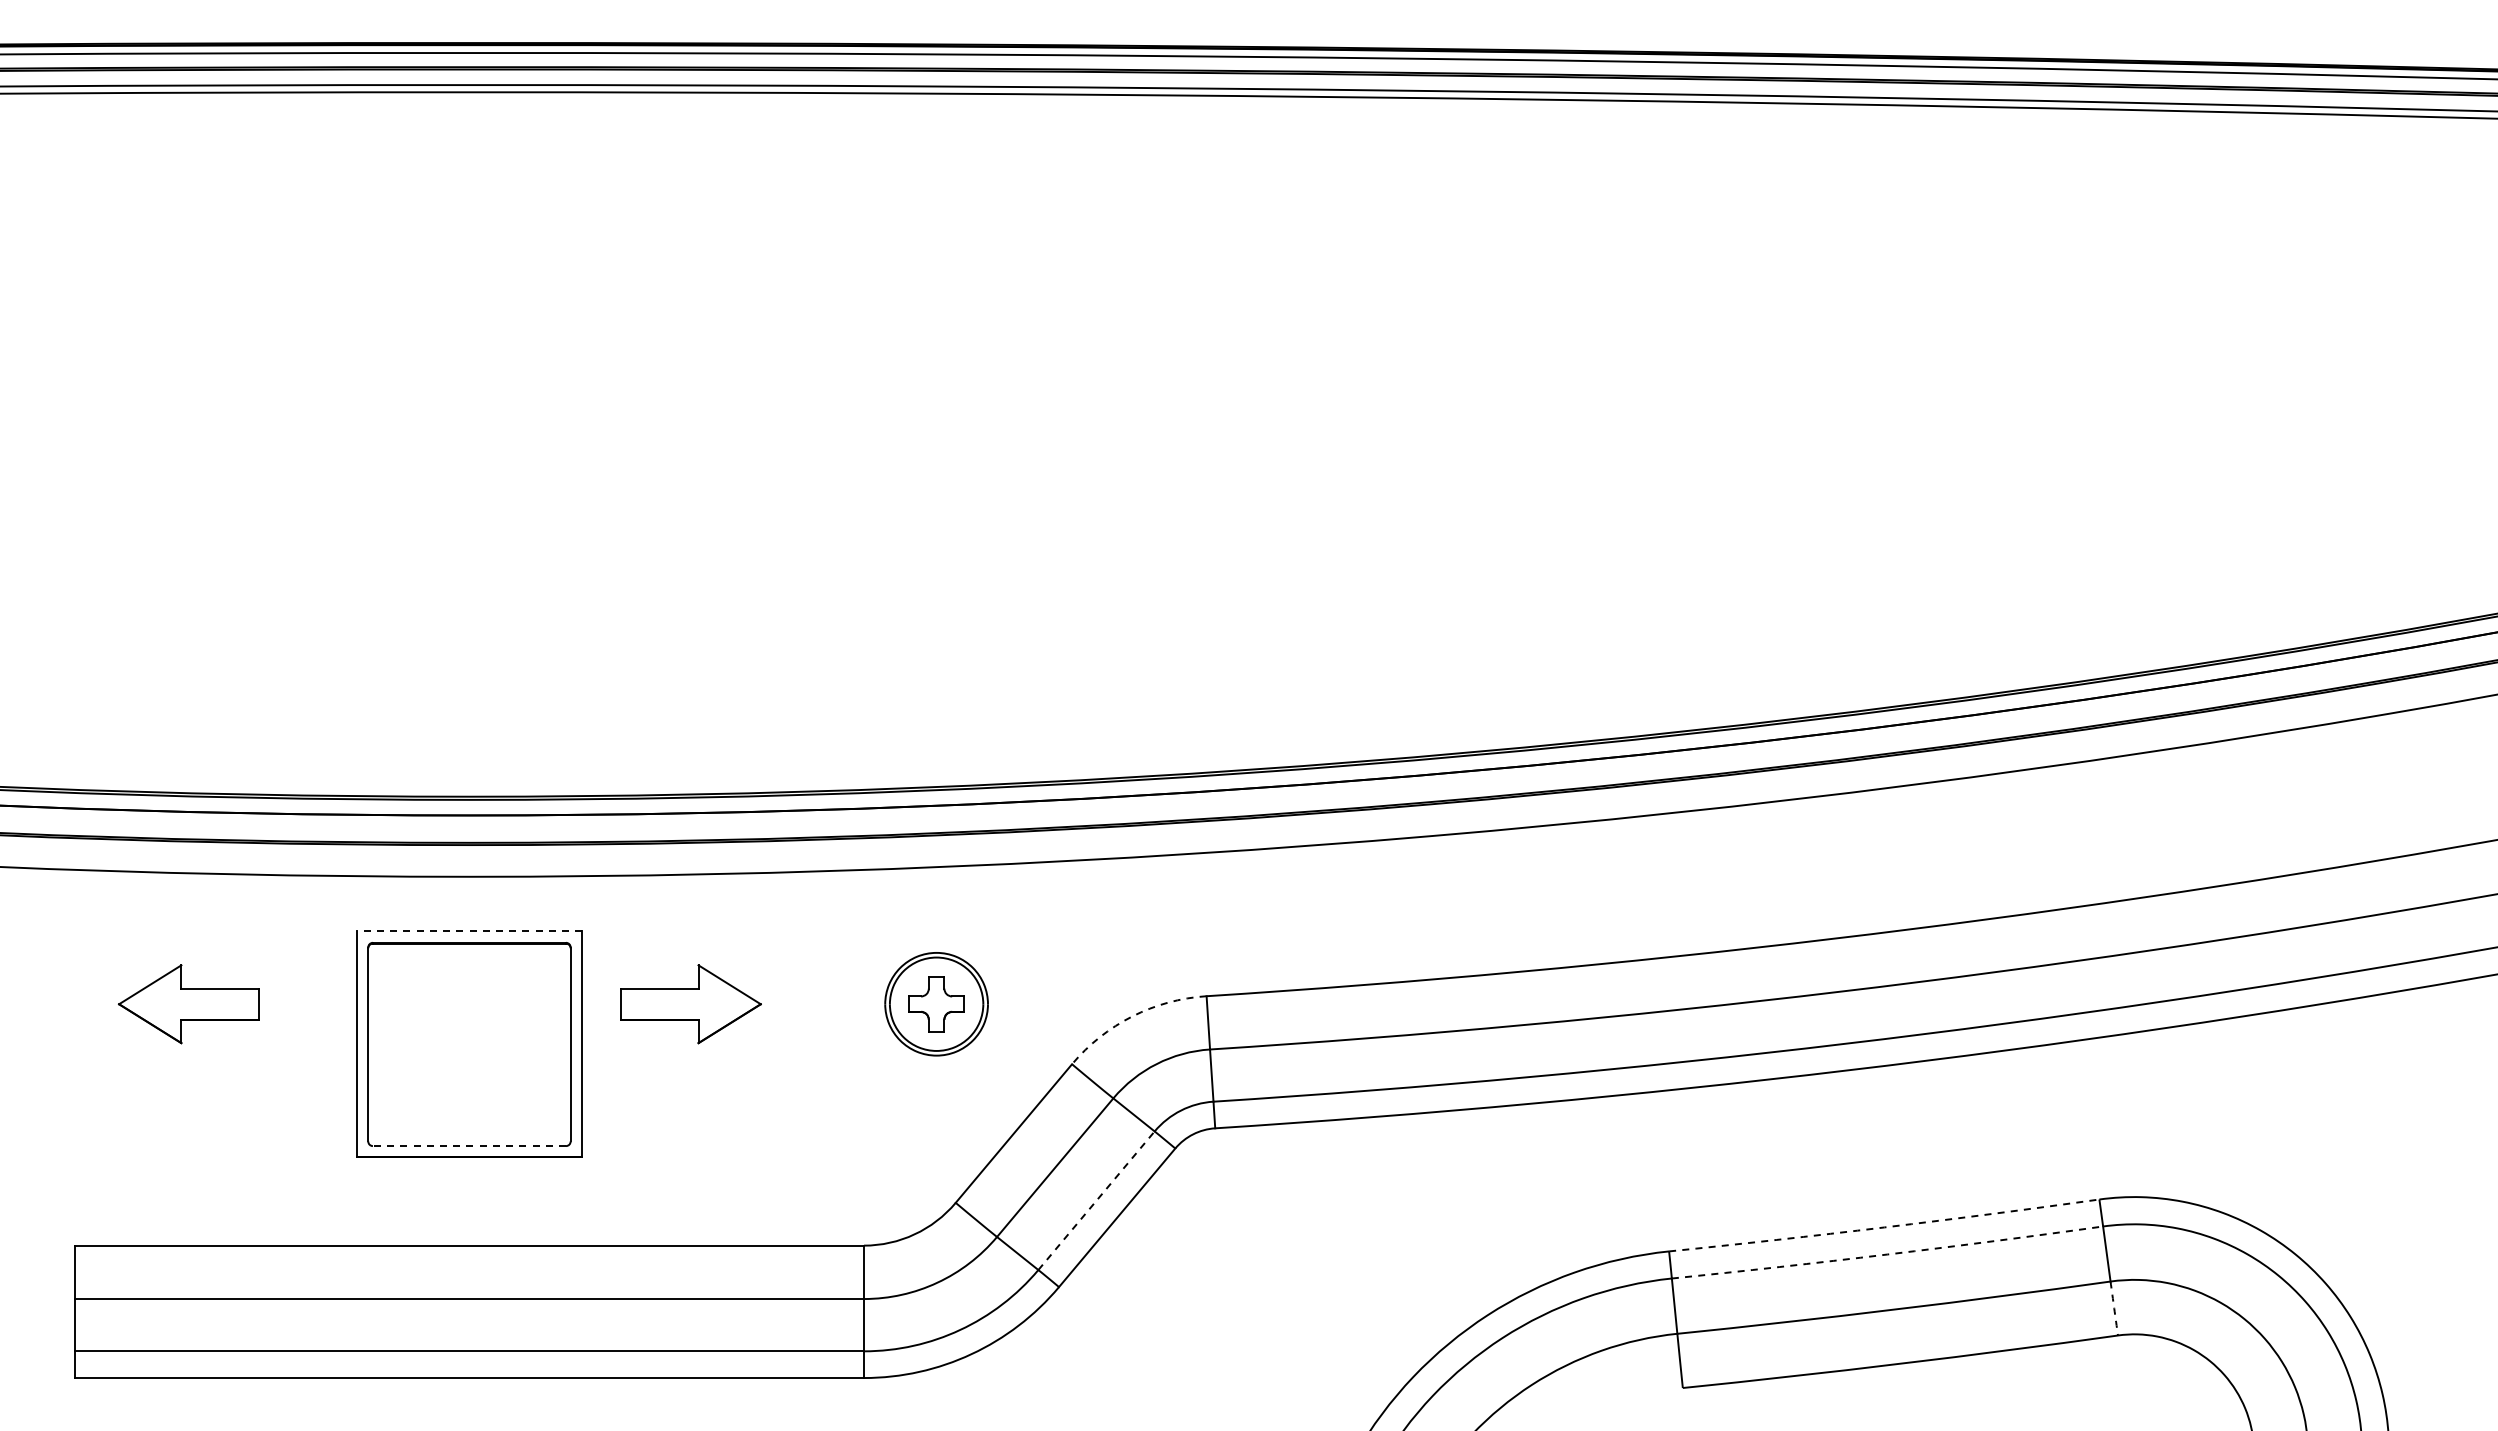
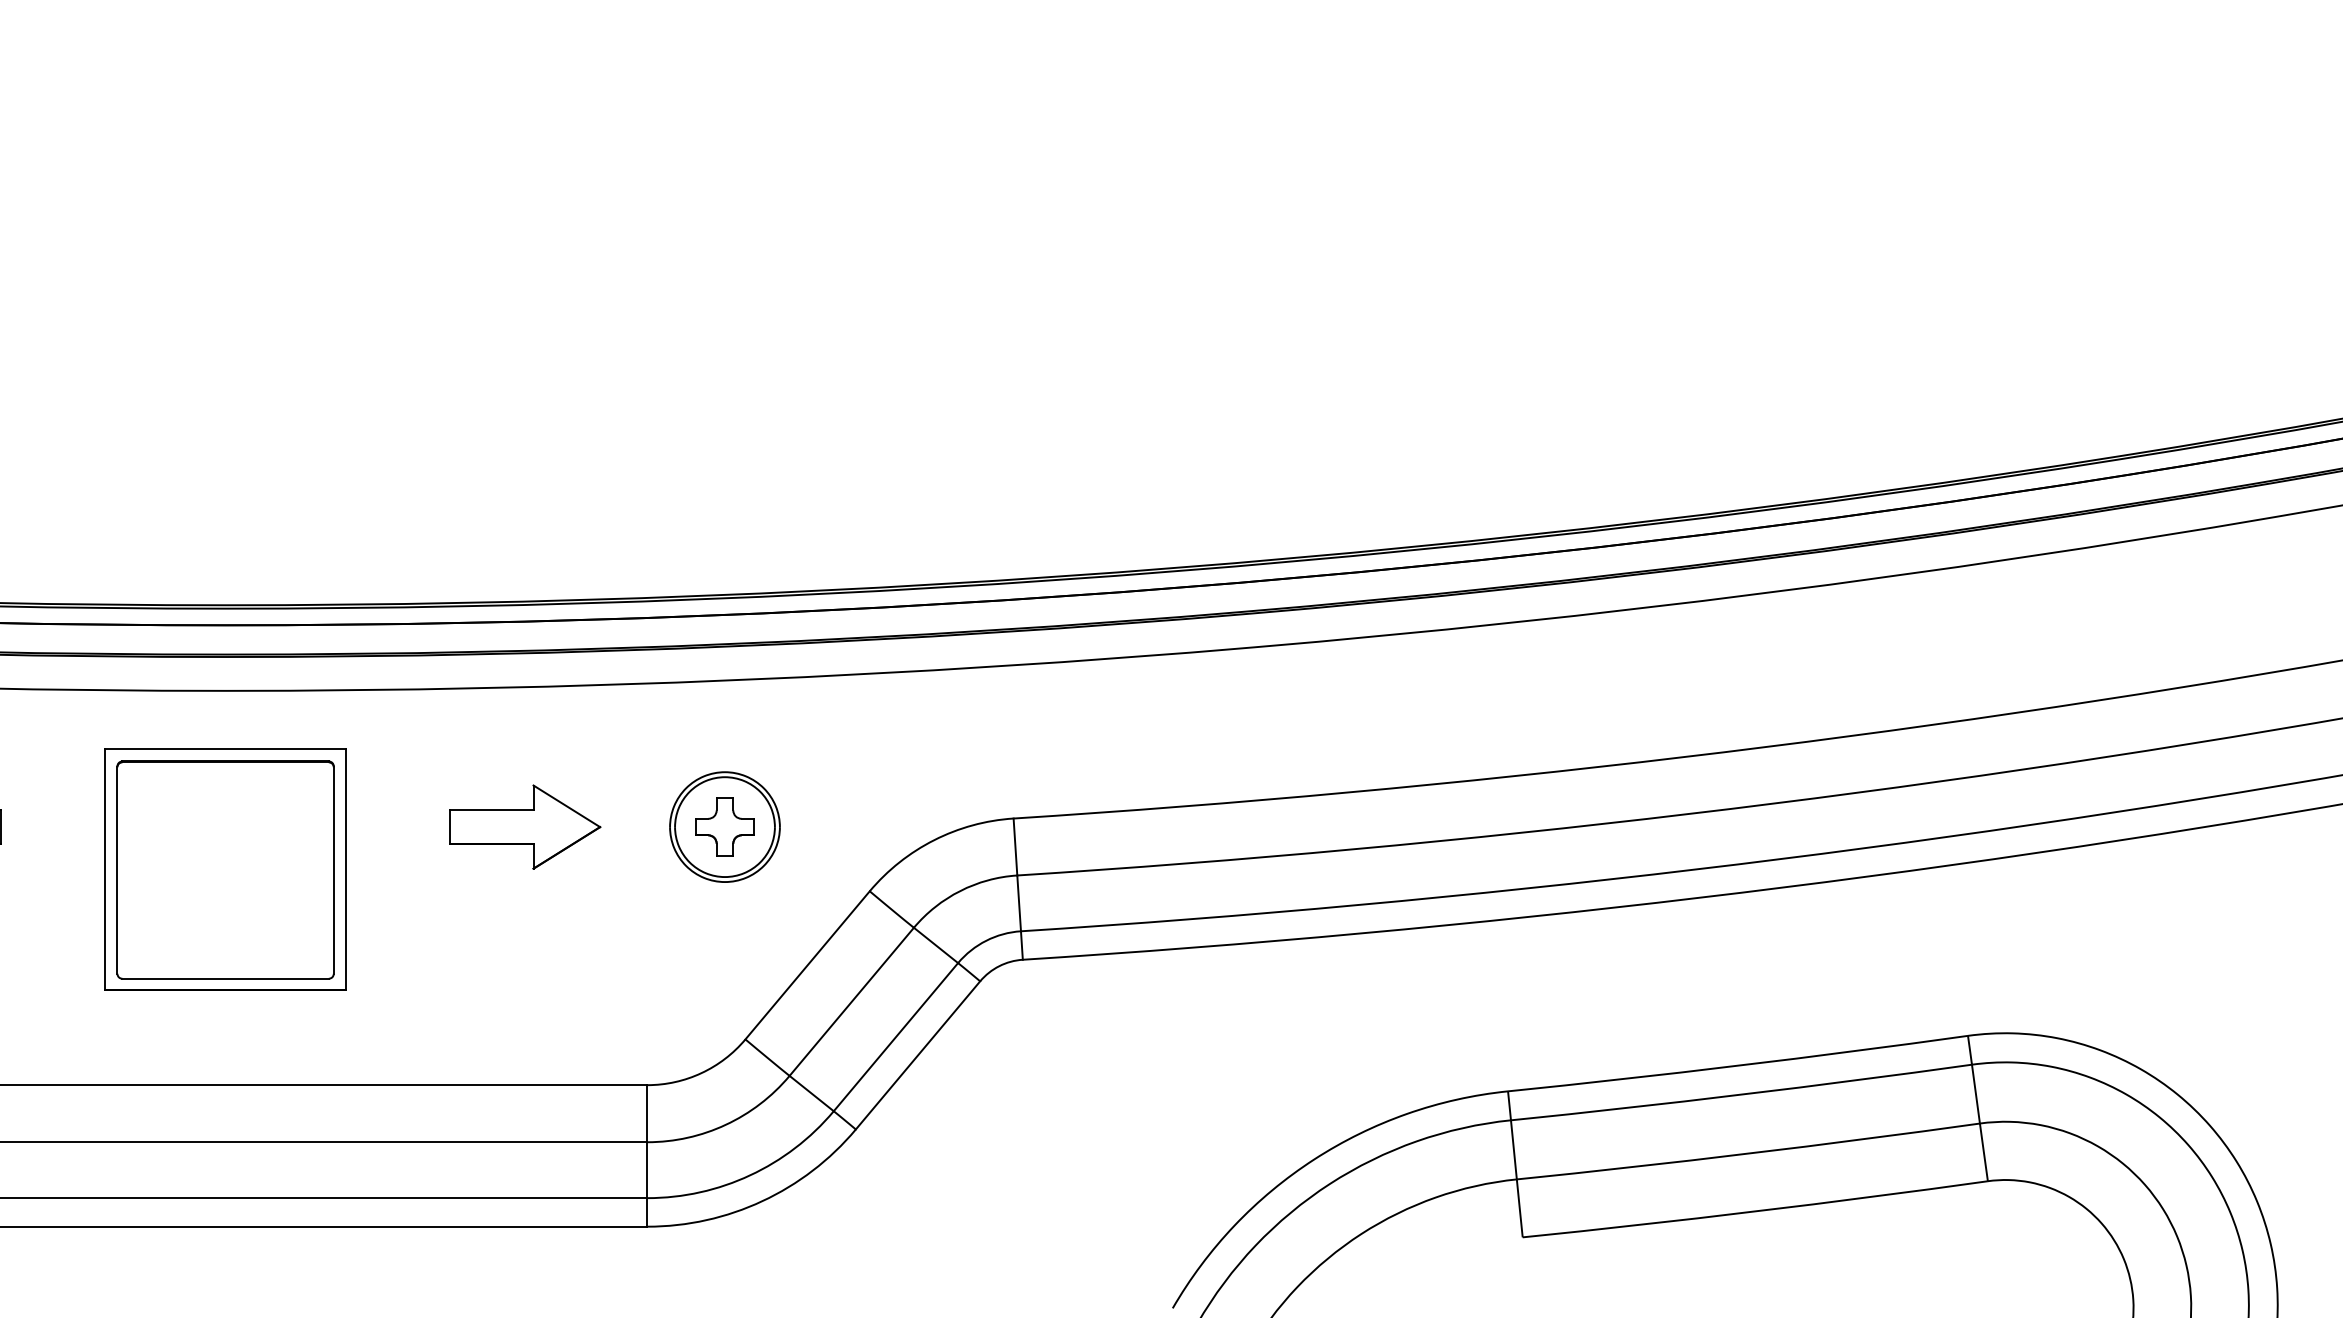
line: (469, 931) -> (225, 749), dashed -> solid
part: (690, 1004) -> (524, 827), moved
arc: (1132, 1016) -> (934, 840), dashed -> solid
line: (469, 1146) -> (225, 979), dashed -> solid
line: (1096, 1200) -> (895, 1036), dashed -> solid
arc: (1884, 1227) -> (1738, 1065), dashed -> solid
arc: (1887, 1254) -> (1741, 1094), dashed -> solid
arc: (2114, 1308) -> (1984, 1152), dashed -> solid

